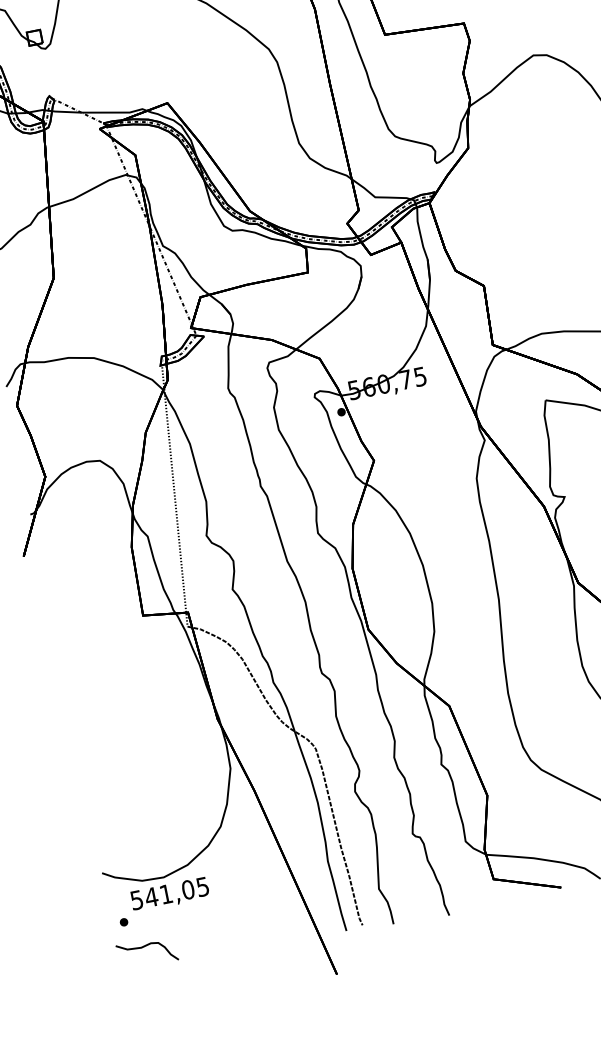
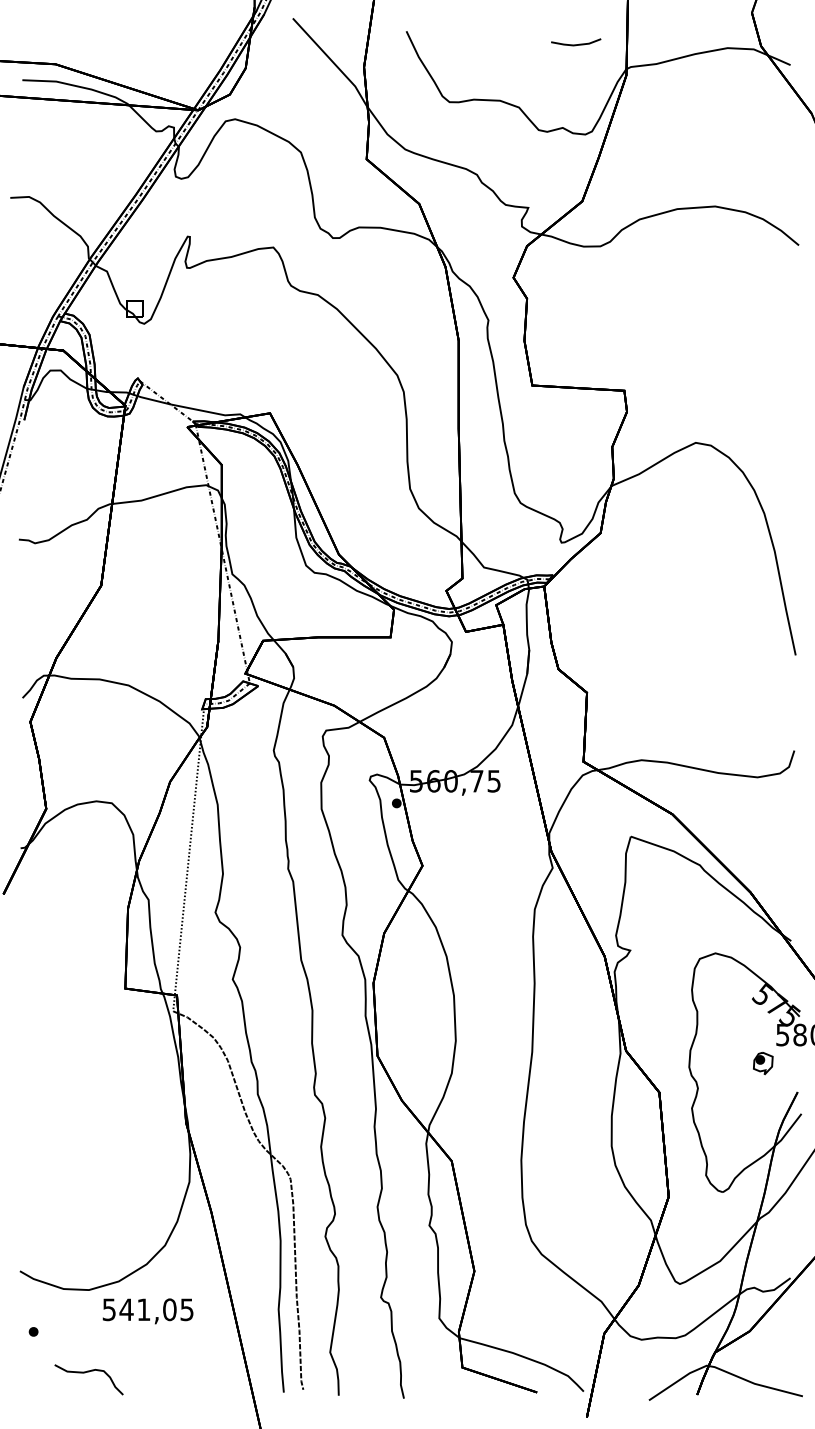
text: (169, 895) -> (147, 1311), moved
curve: (143, 948) -> (85, 1373), moved

